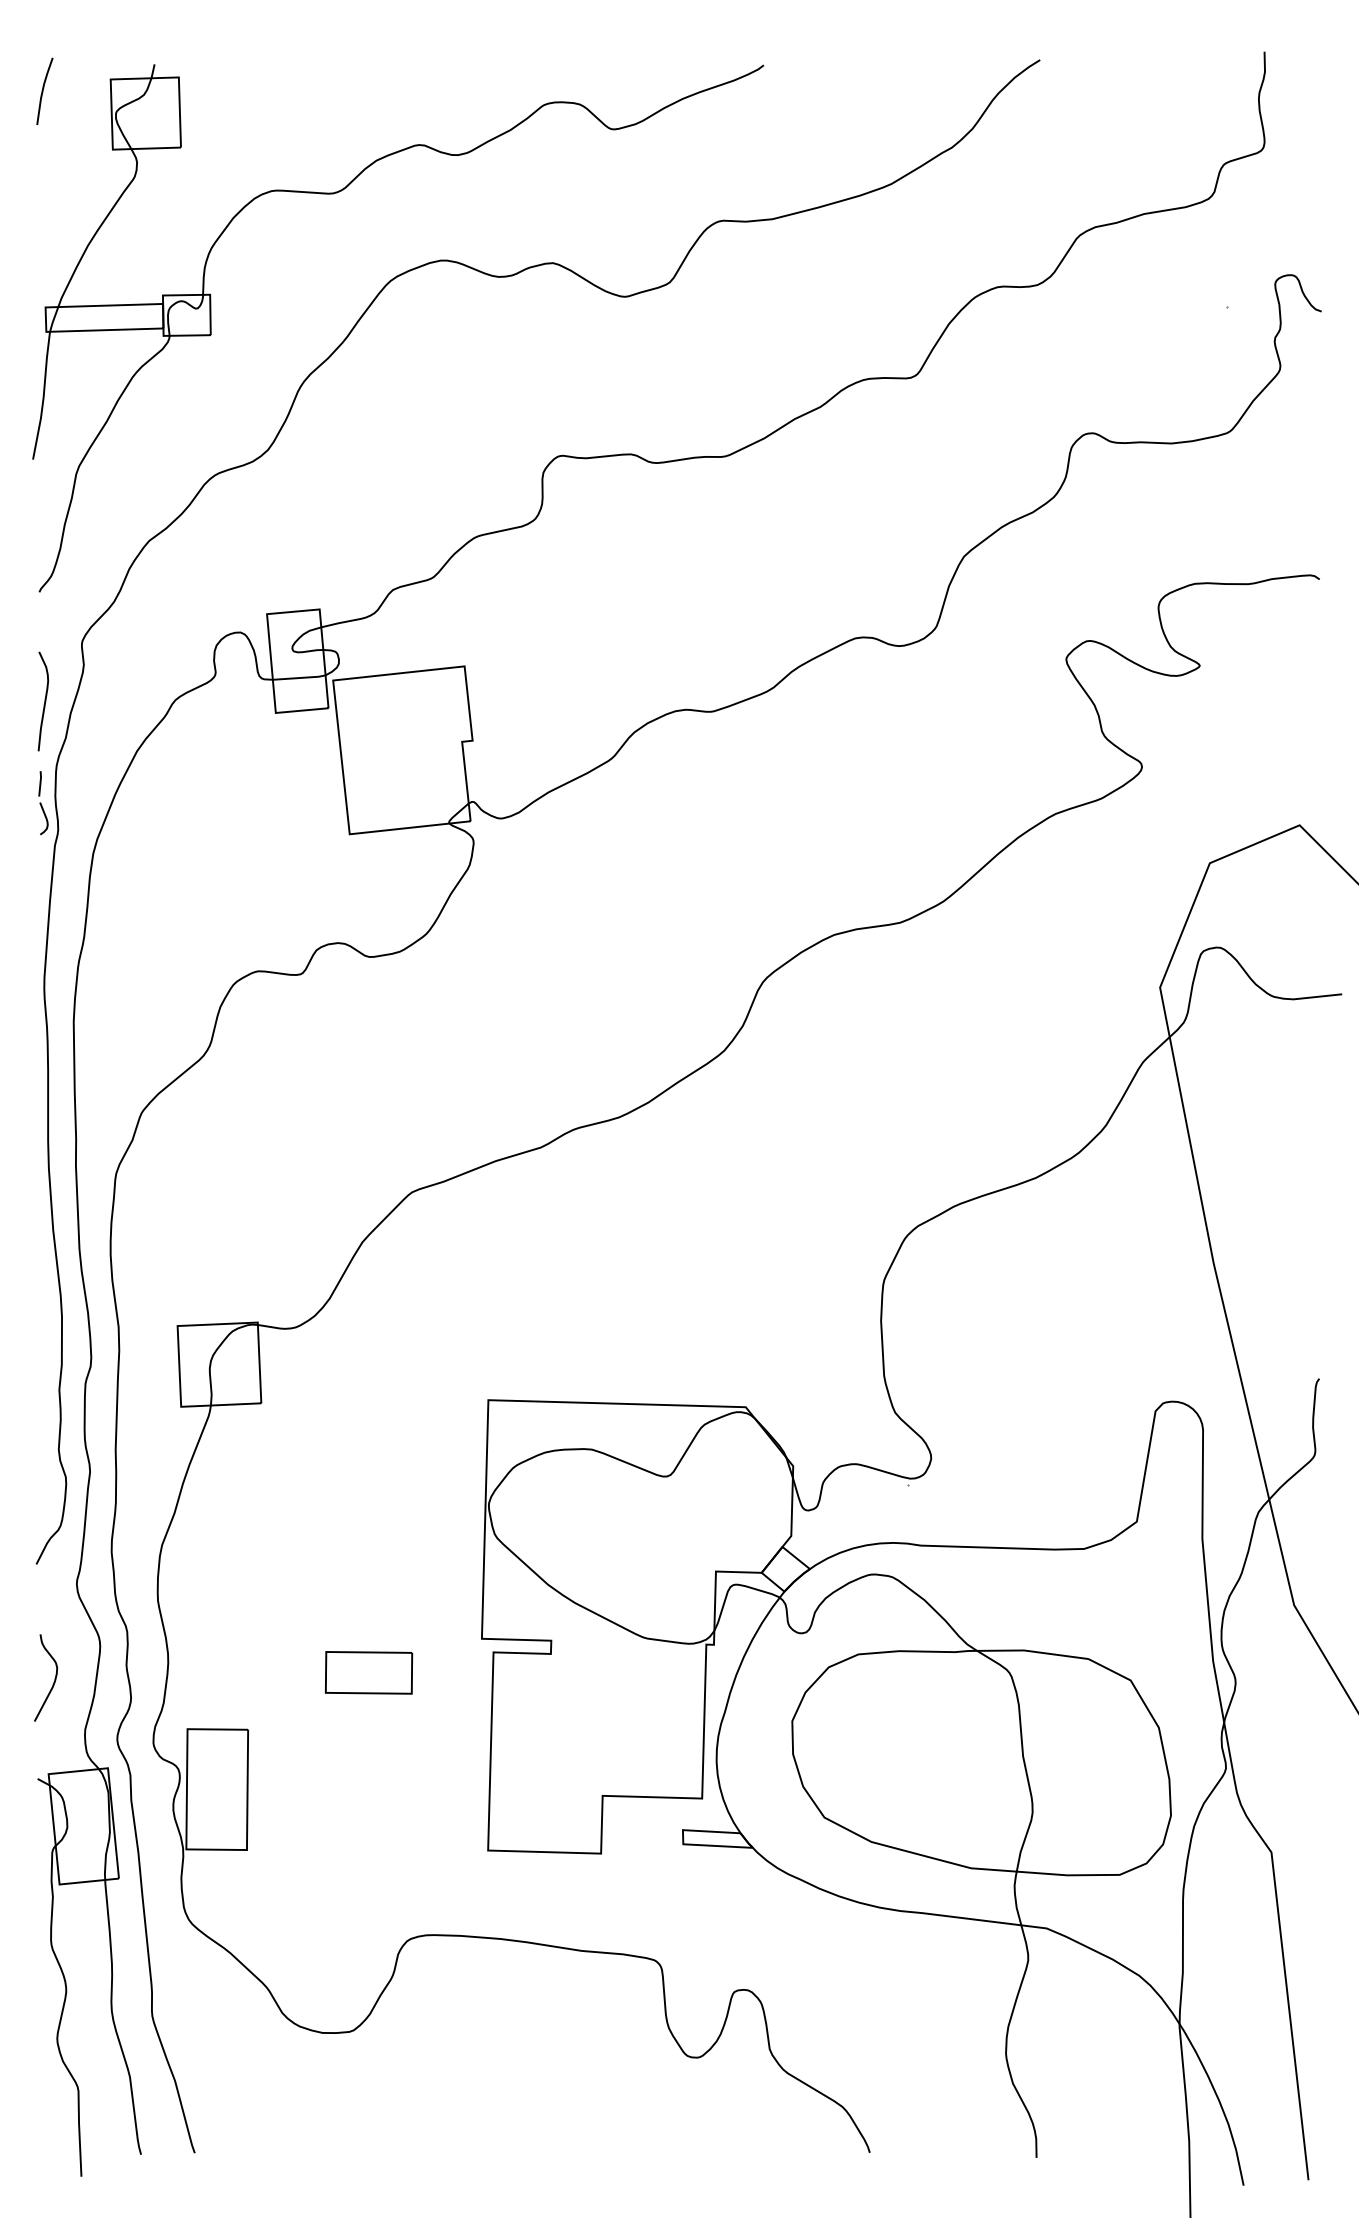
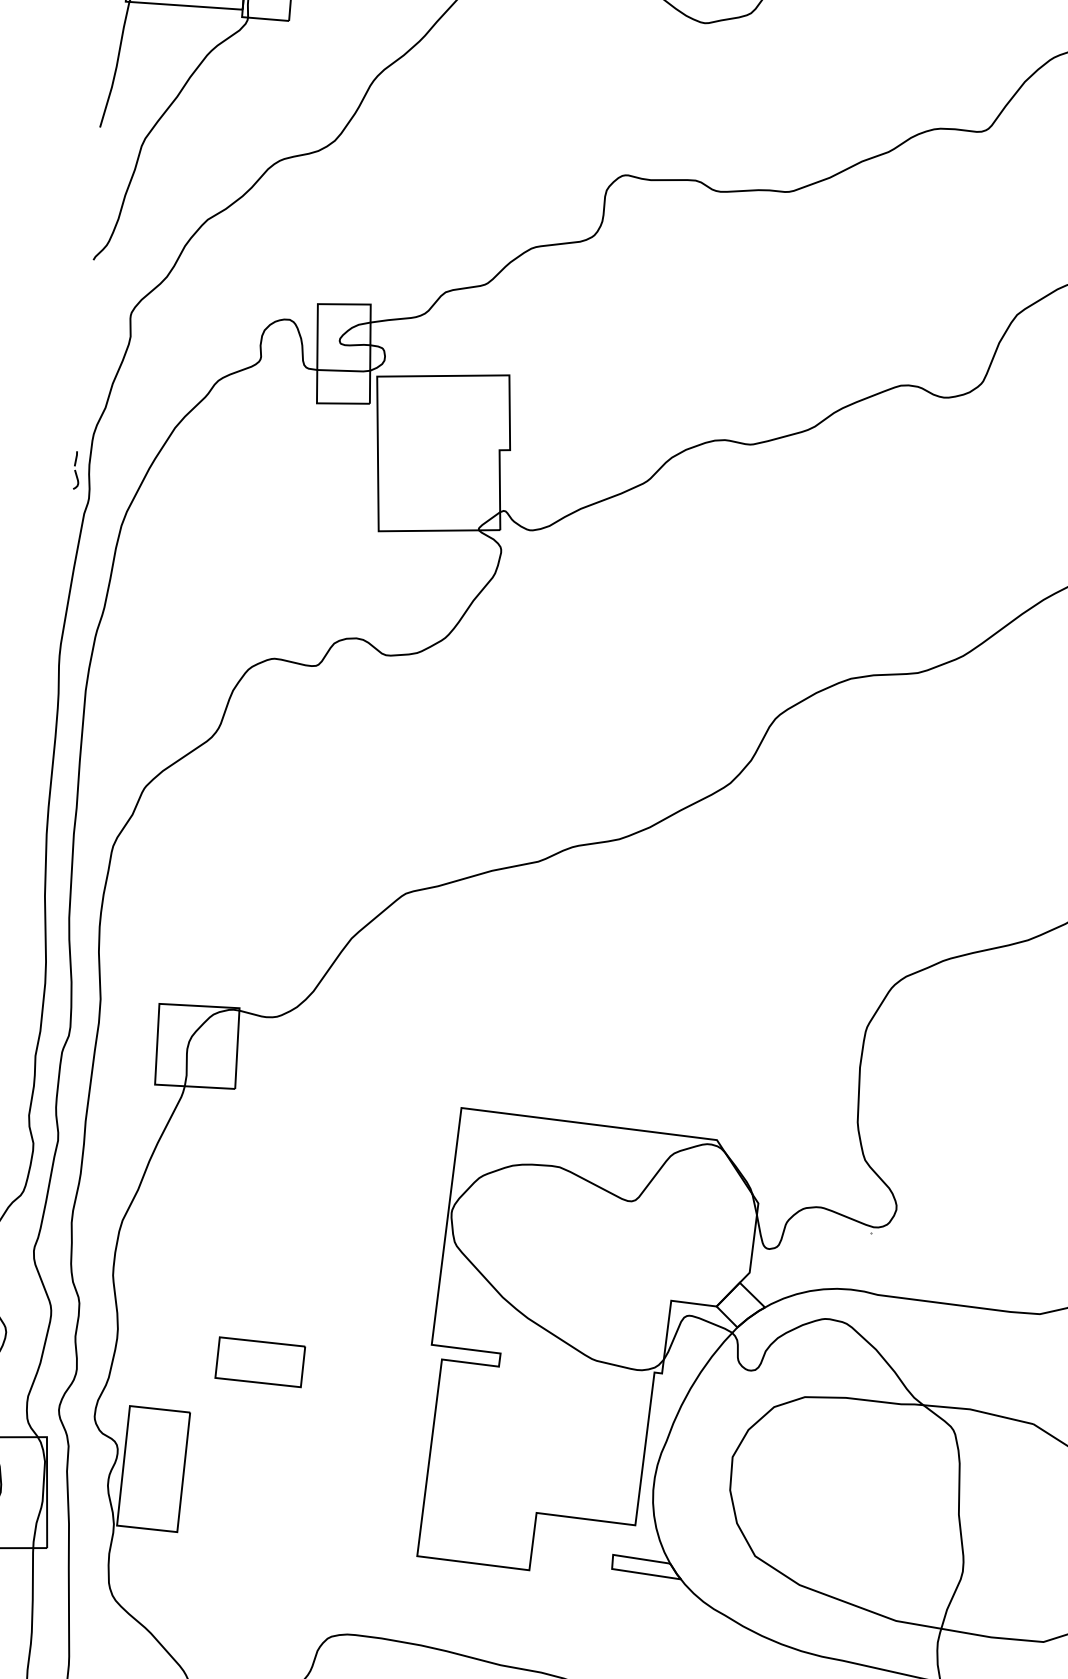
curve: (44, 701) -> (87, 369), removed
part: (43, 803) -> (76, 470), size x0.6
part: (369, 1672) -> (260, 1361), moved

